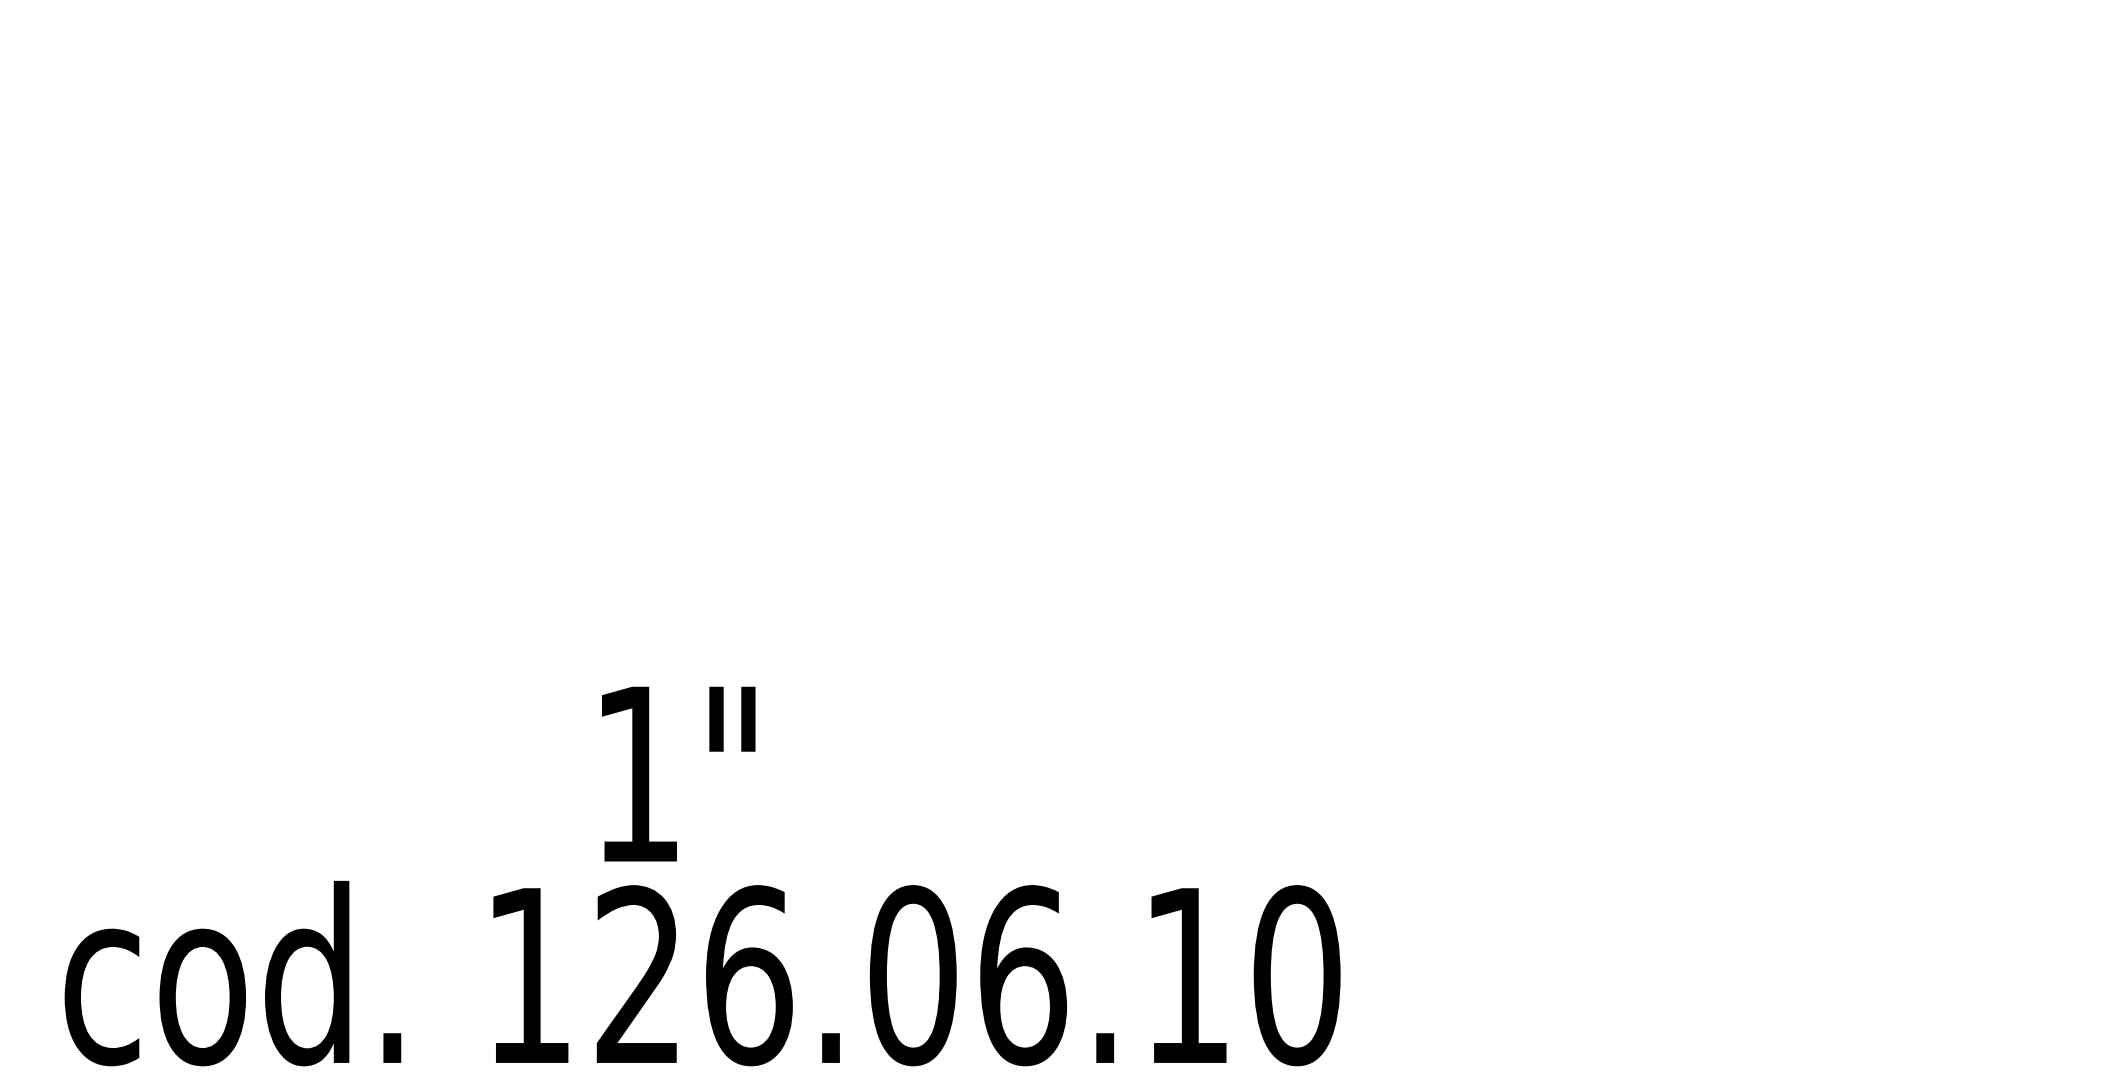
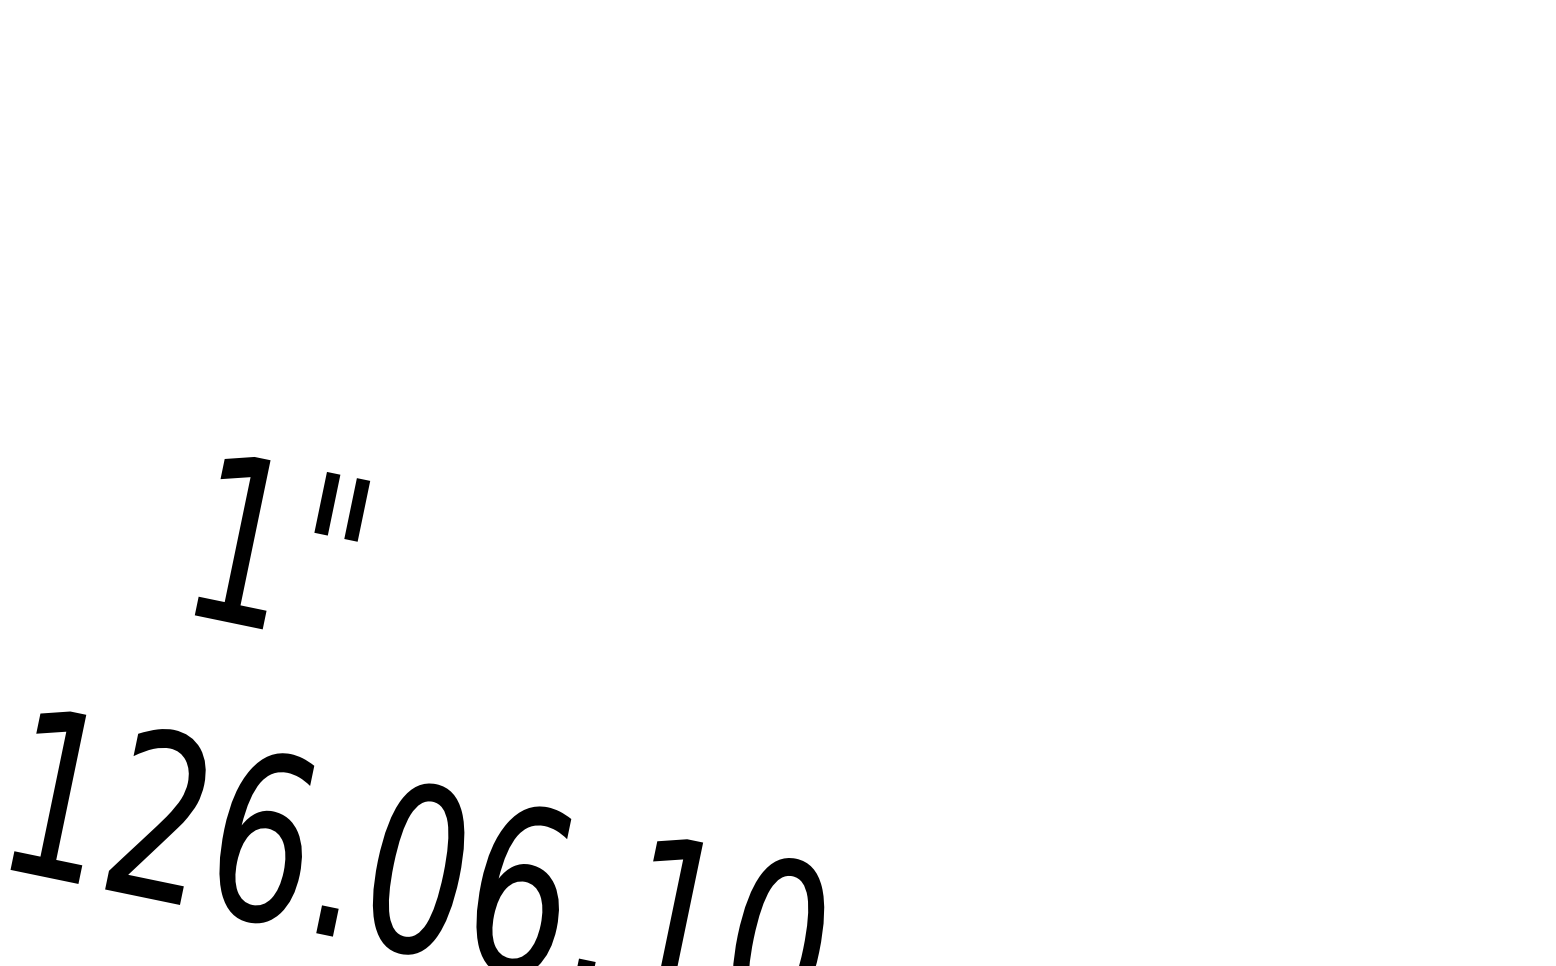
text: (678, 773) -> (281, 547), moved

